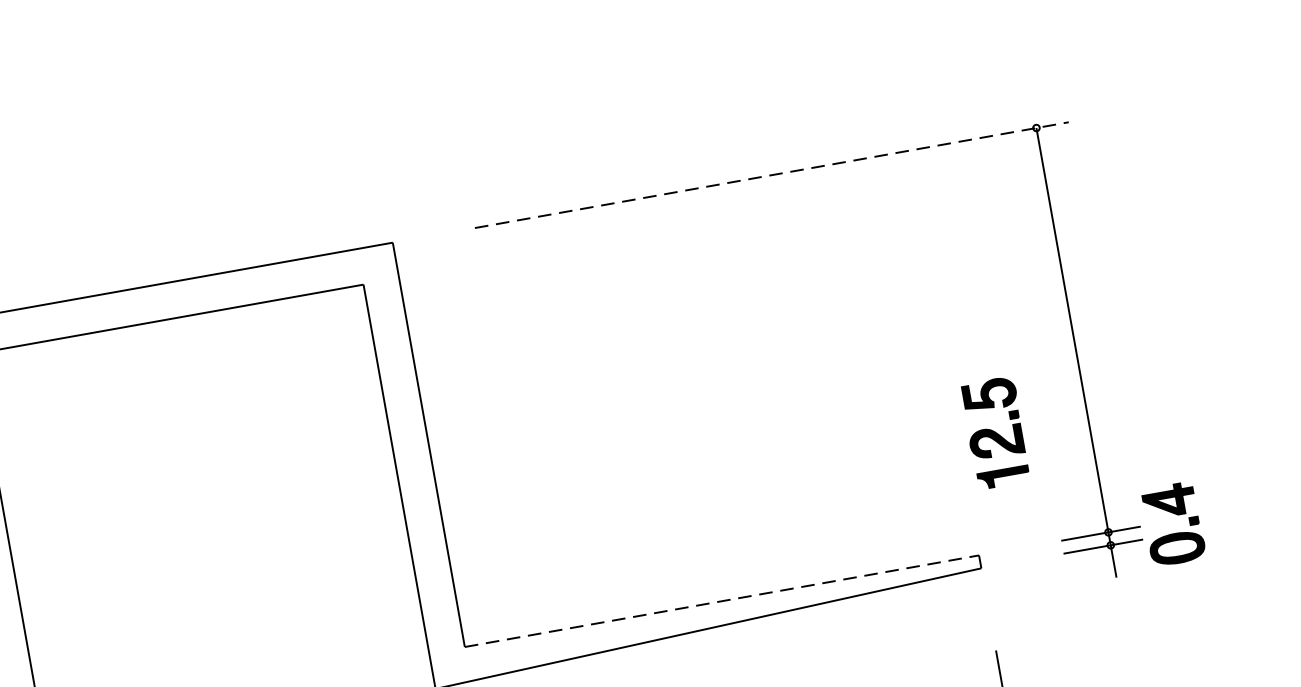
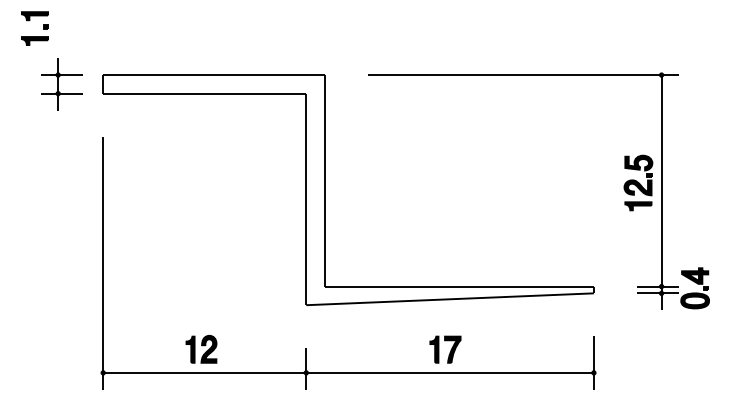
line: (772, 175) -> (523, 75), dashed -> solid
part: (995, 431) -> (638, 182), moved
line: (722, 601) -> (459, 286), dashed -> solid

